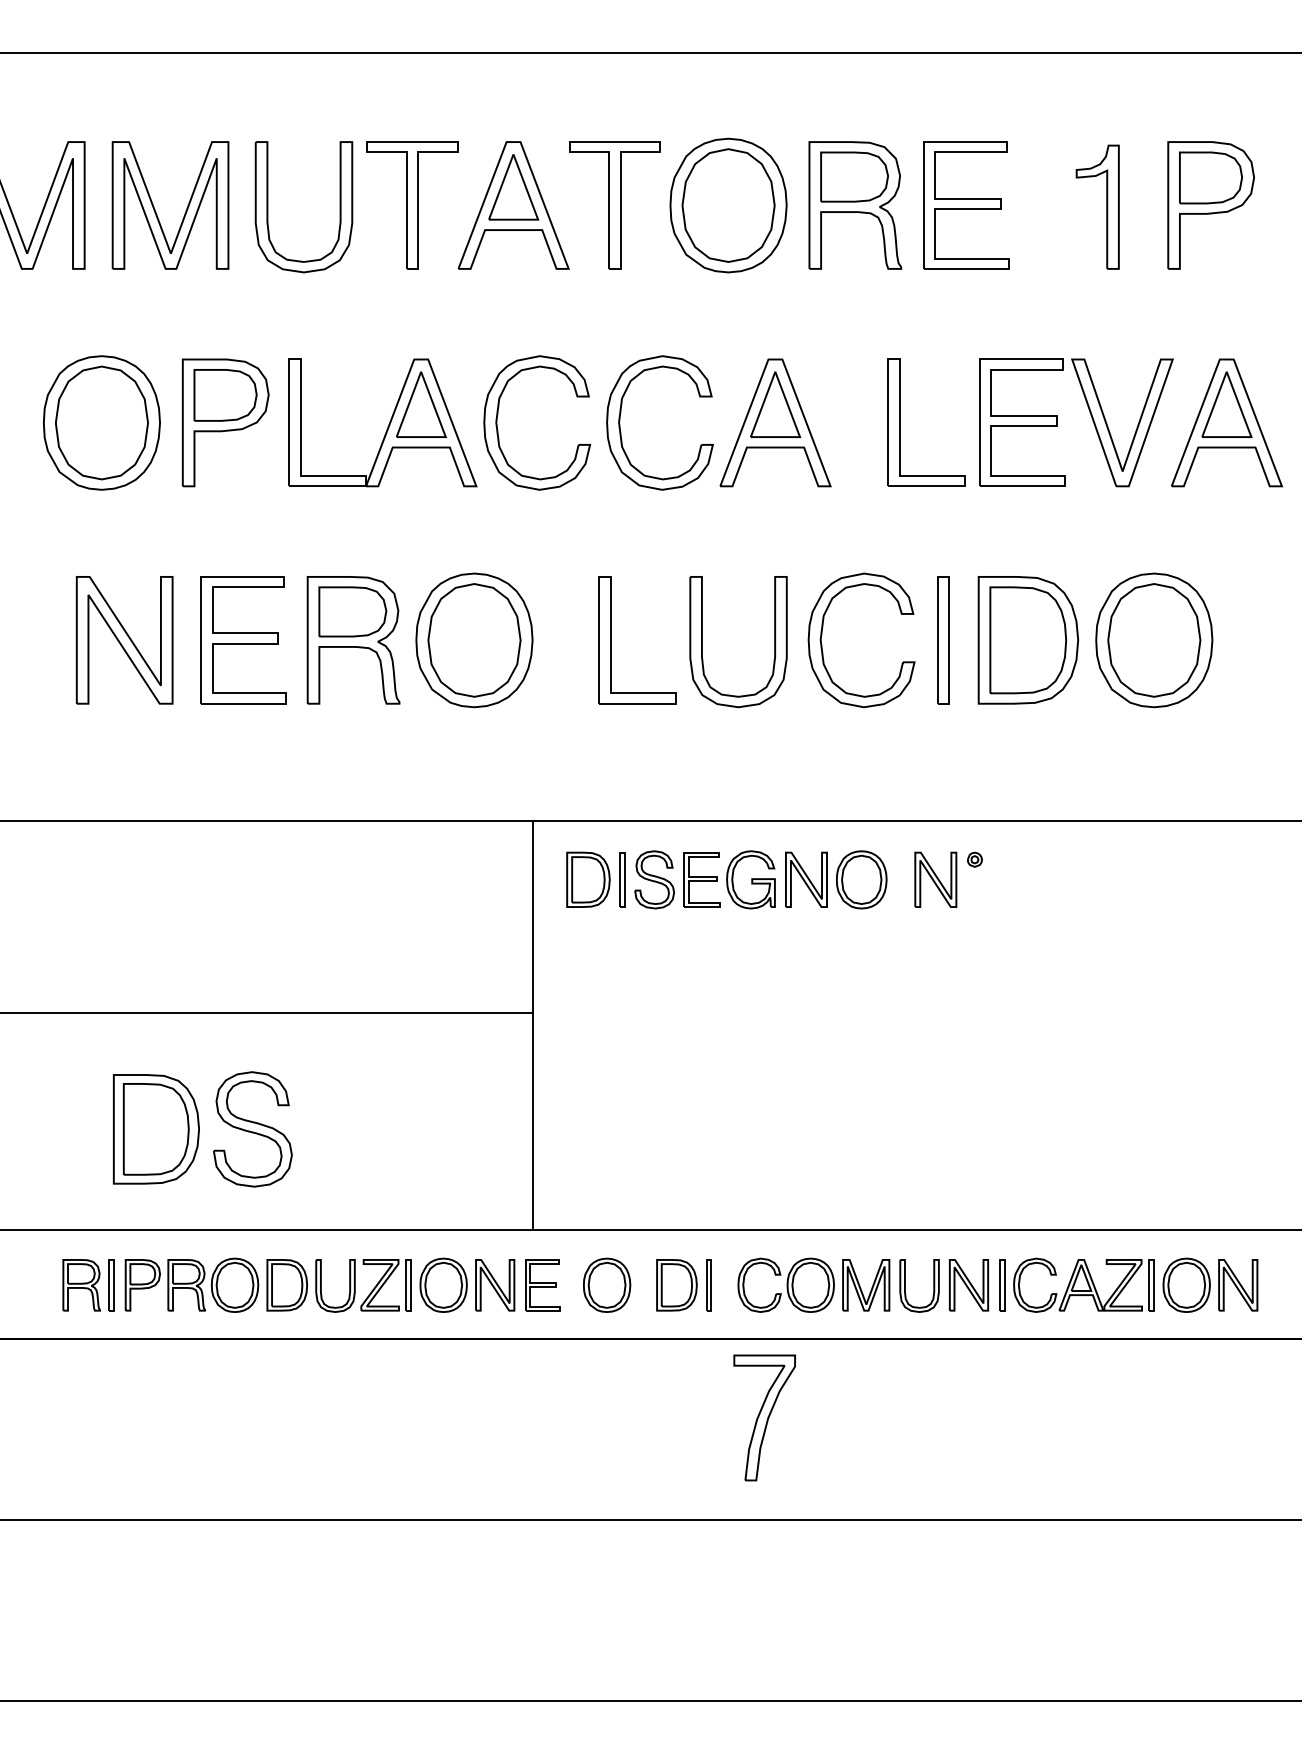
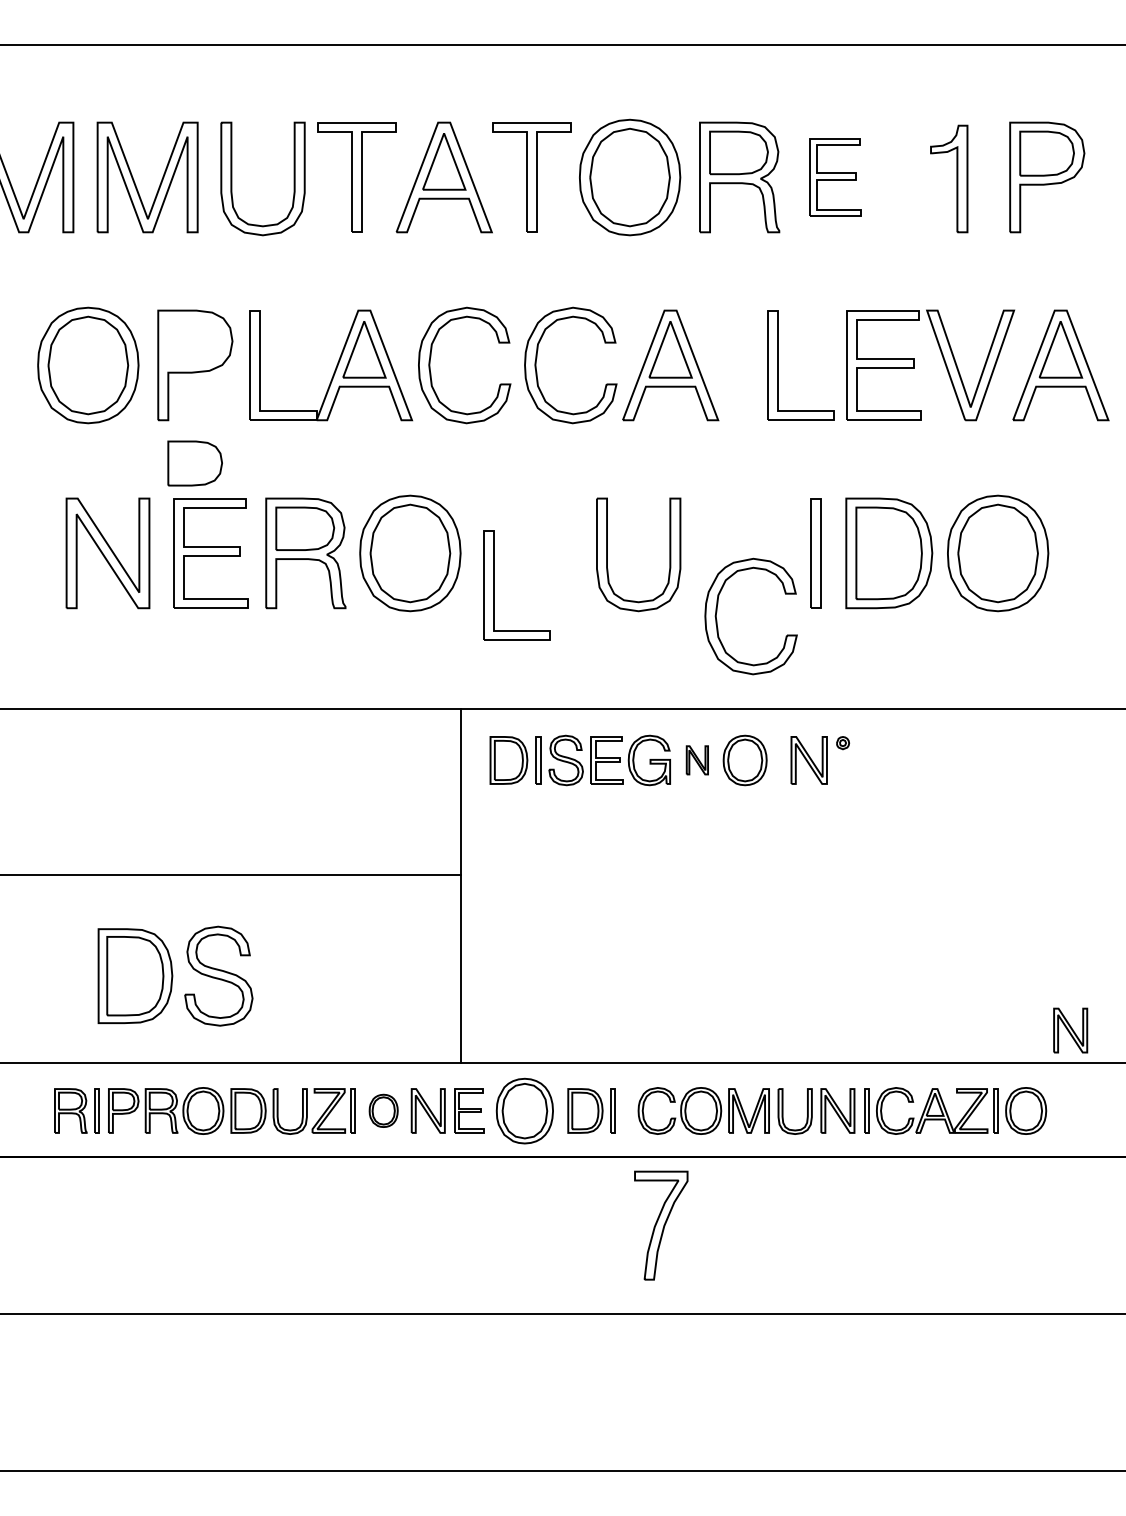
part: (966, 205) -> (835, 177), size x0.7
part: (225, 395) -> (195, 463), moved
part: (611, 640) -> (494, 585), moved
part: (822, 644) -> (717, 620), moved
part: (806, 879) -> (697, 760), size x0.6
part: (443, 1284) -> (383, 1110), size x0.7
part: (607, 1284) -> (525, 1110), size x1.4
part: (1238, 1285) -> (1070, 1030), moved

